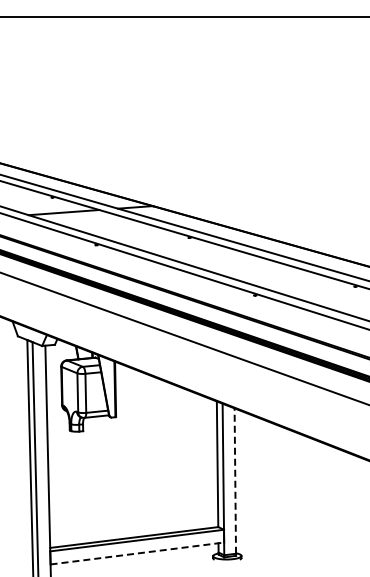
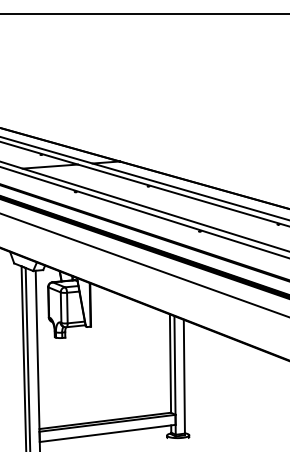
line: (235, 481) -> (184, 377), dashed -> solid
line: (137, 553) -> (107, 433), dashed -> solid

